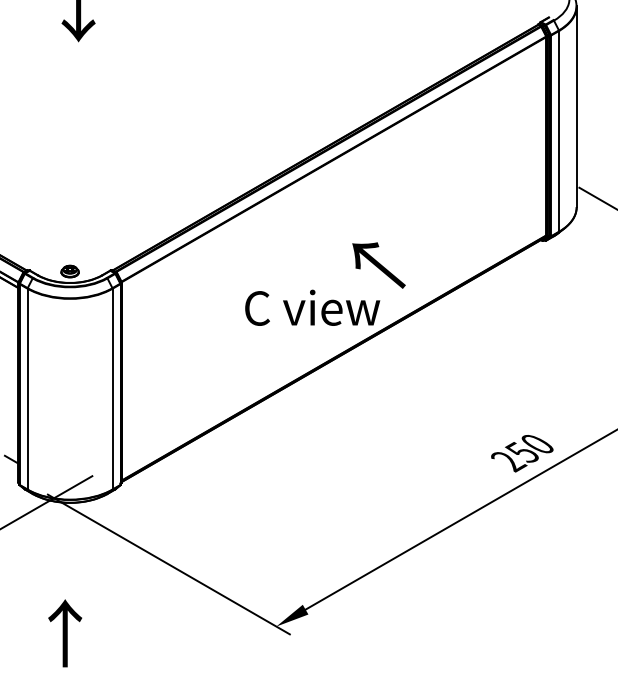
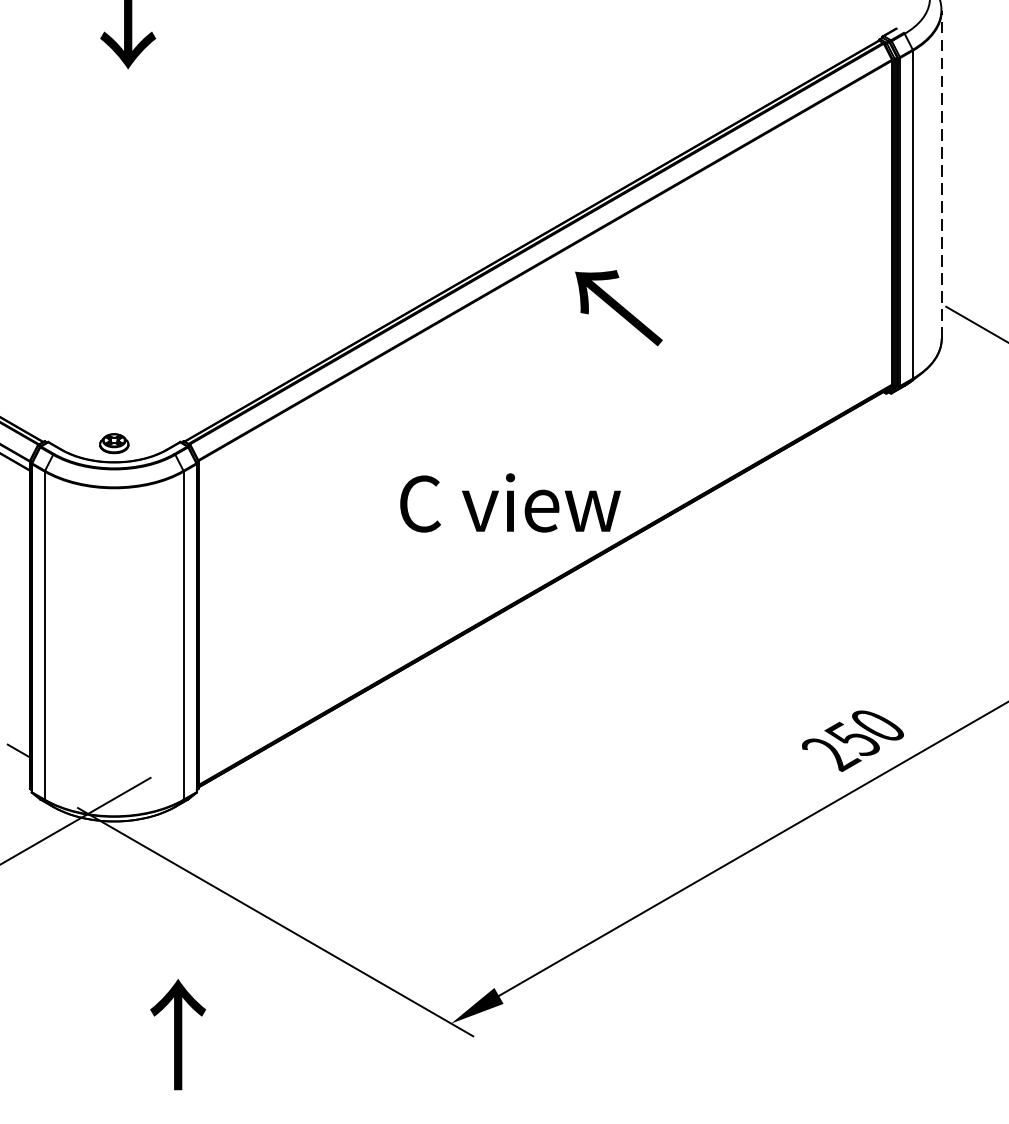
line: (576, 106) -> (941, 174), solid -> dashed
text: (378, 265) -> (618, 307), moved
text: (65, 633) -> (178, 1034), moved

